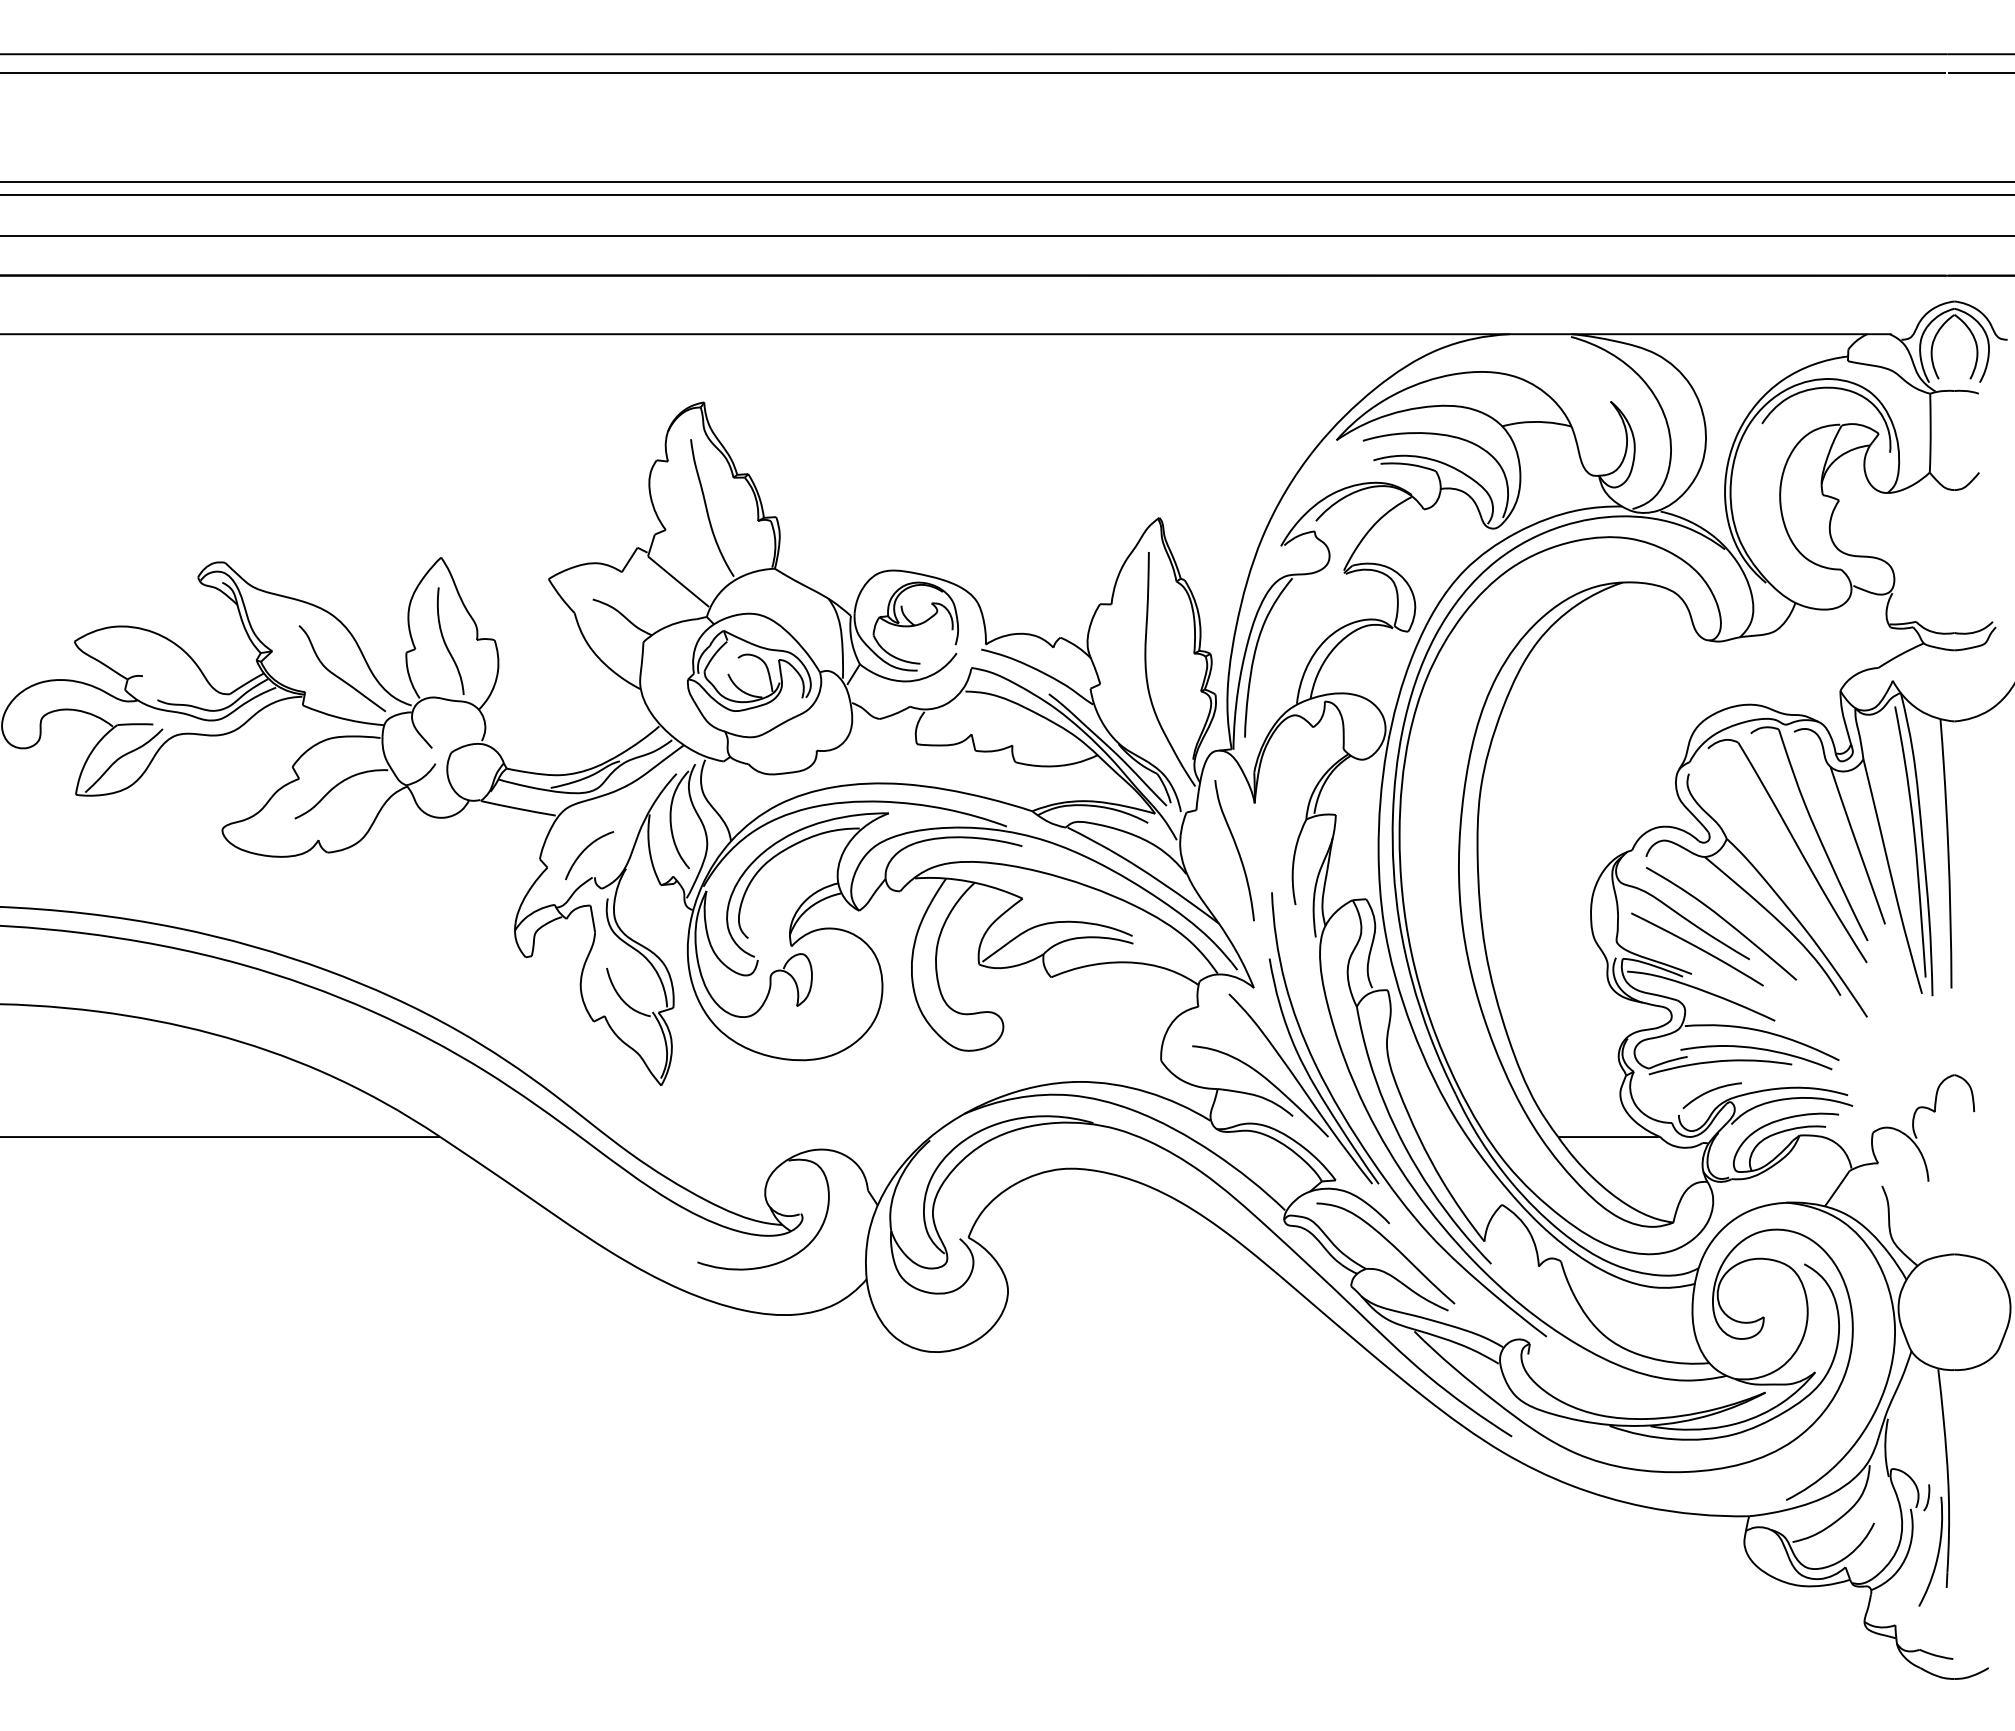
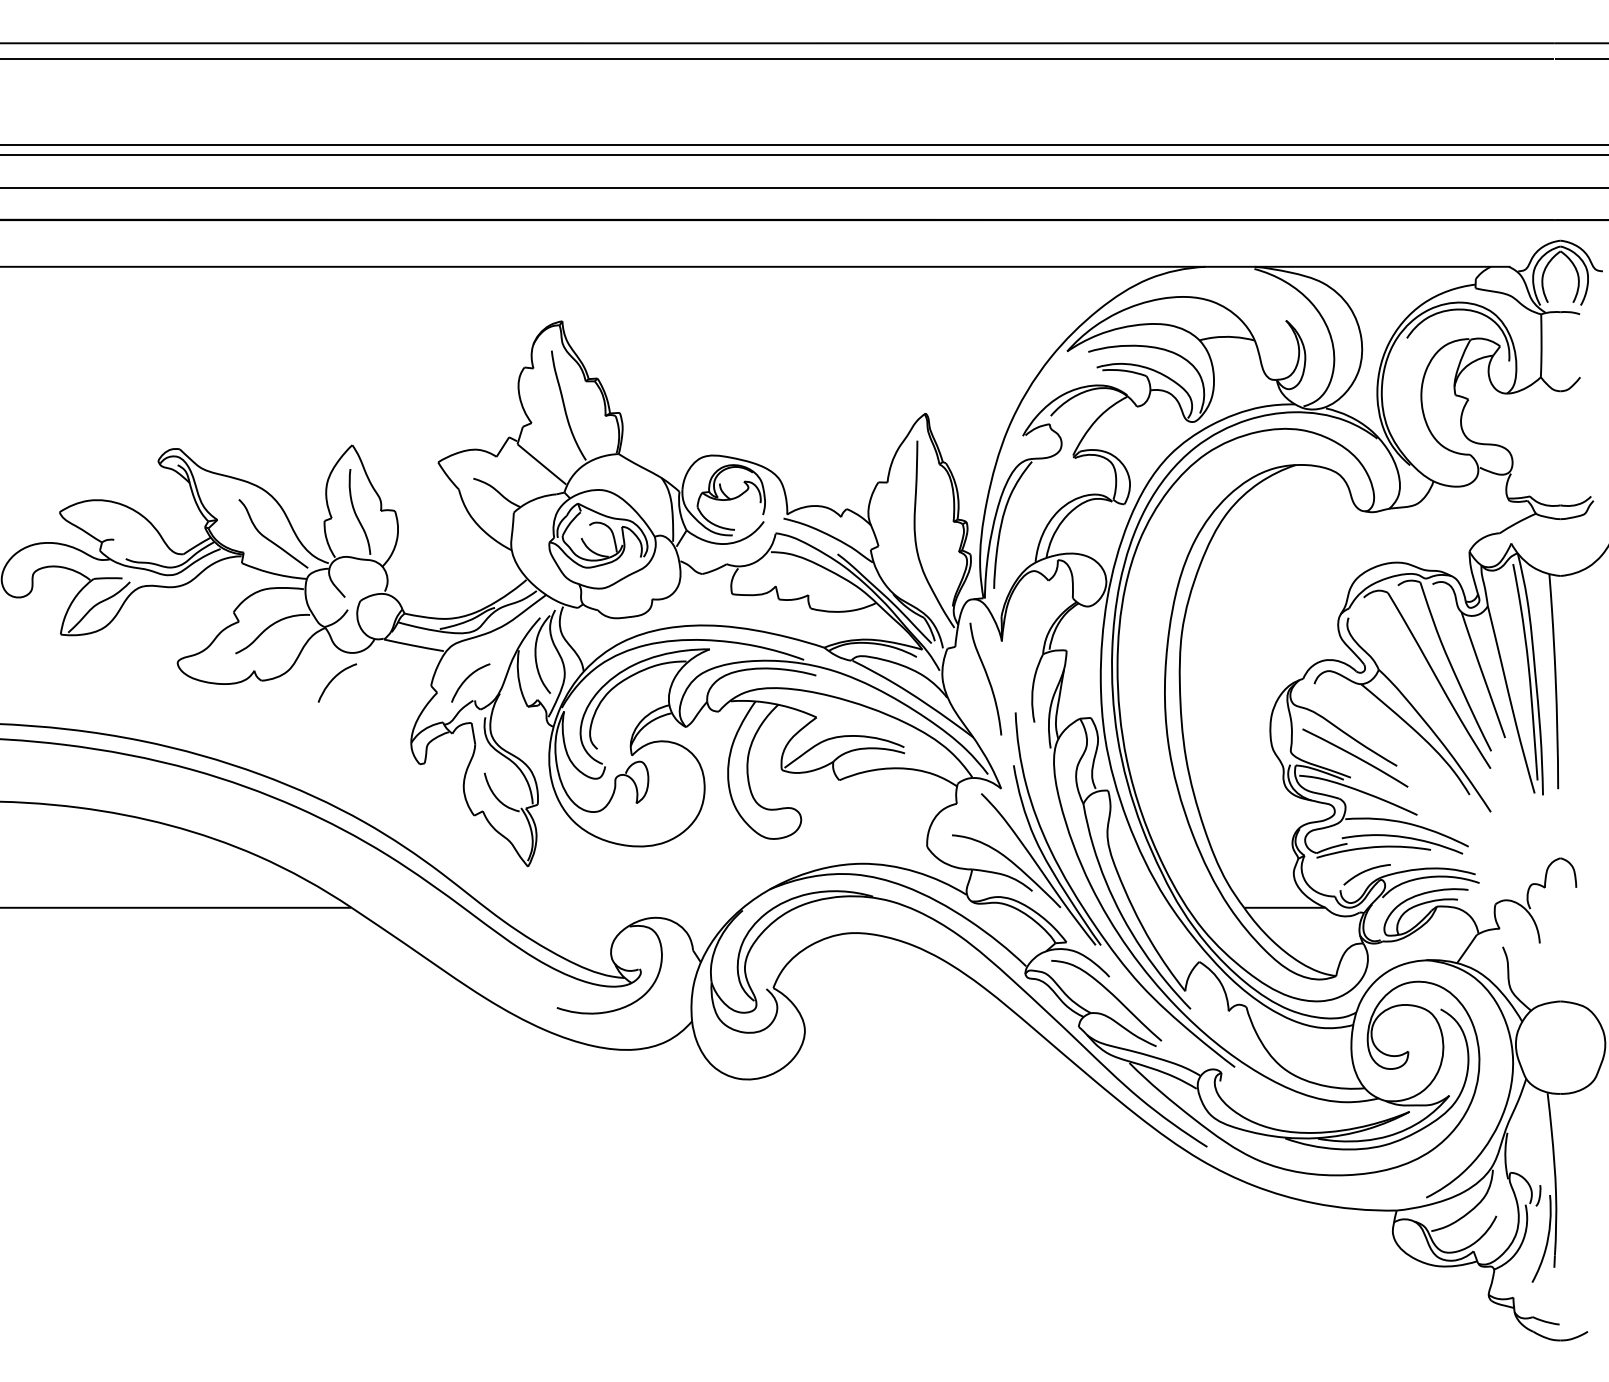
curve: (418, 850) -> (334, 679), added
curve: (1723, 920) -> (1376, 734), removed

